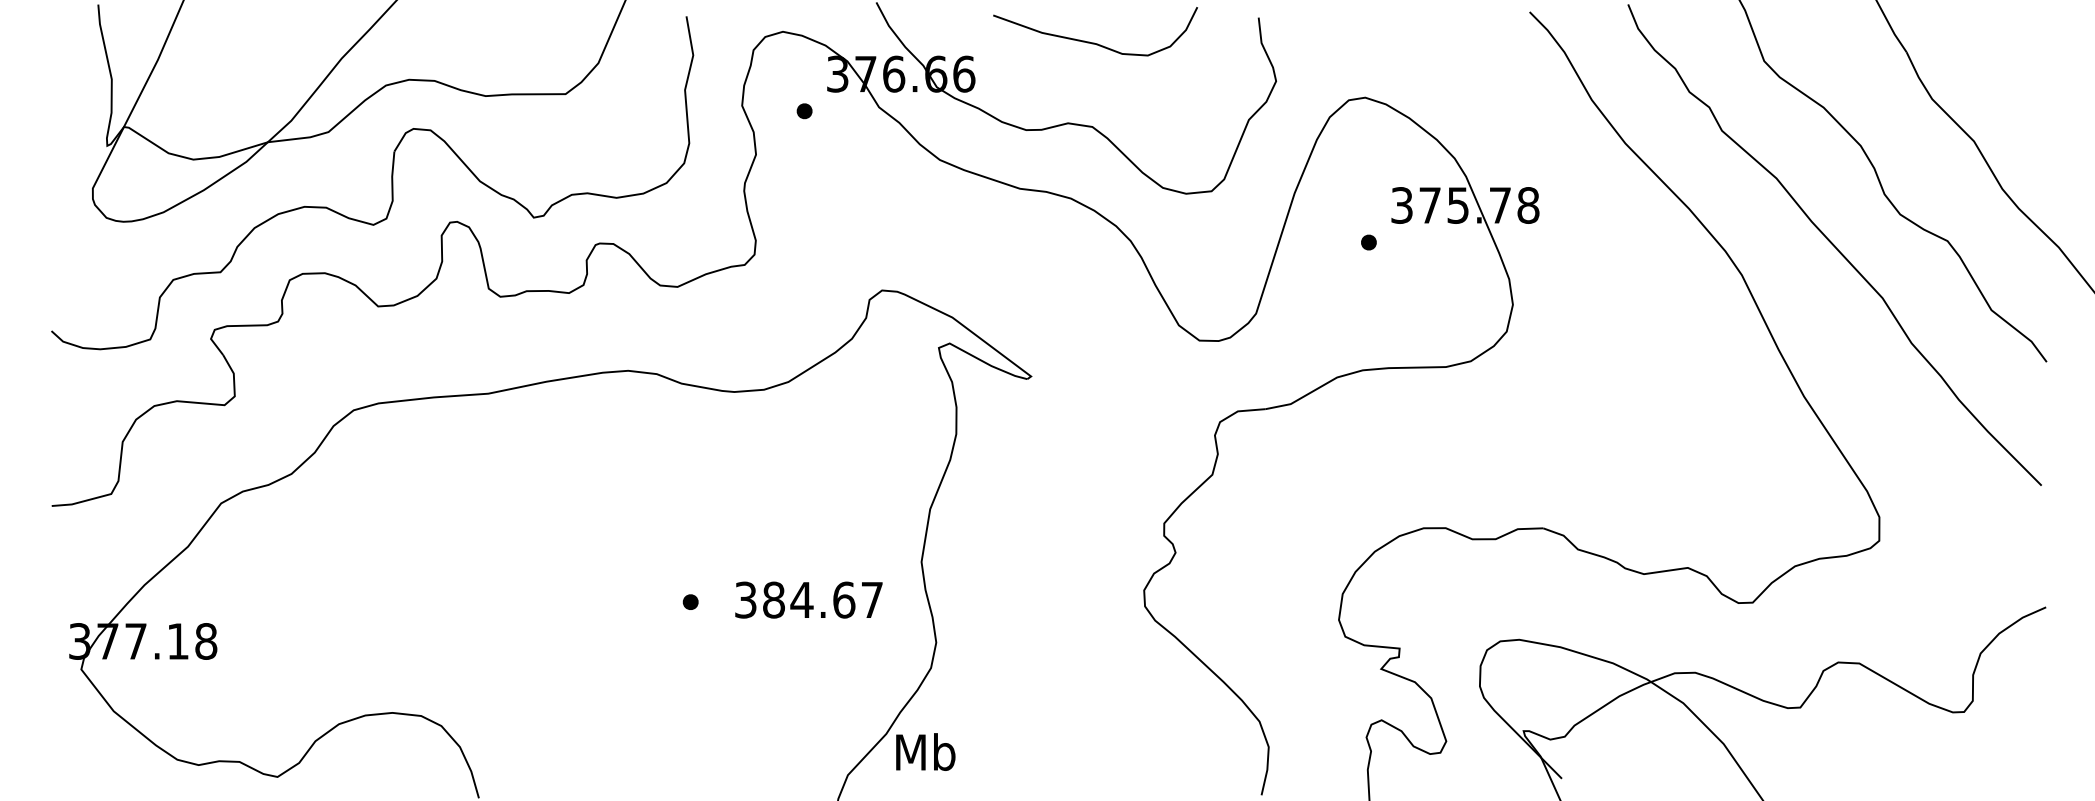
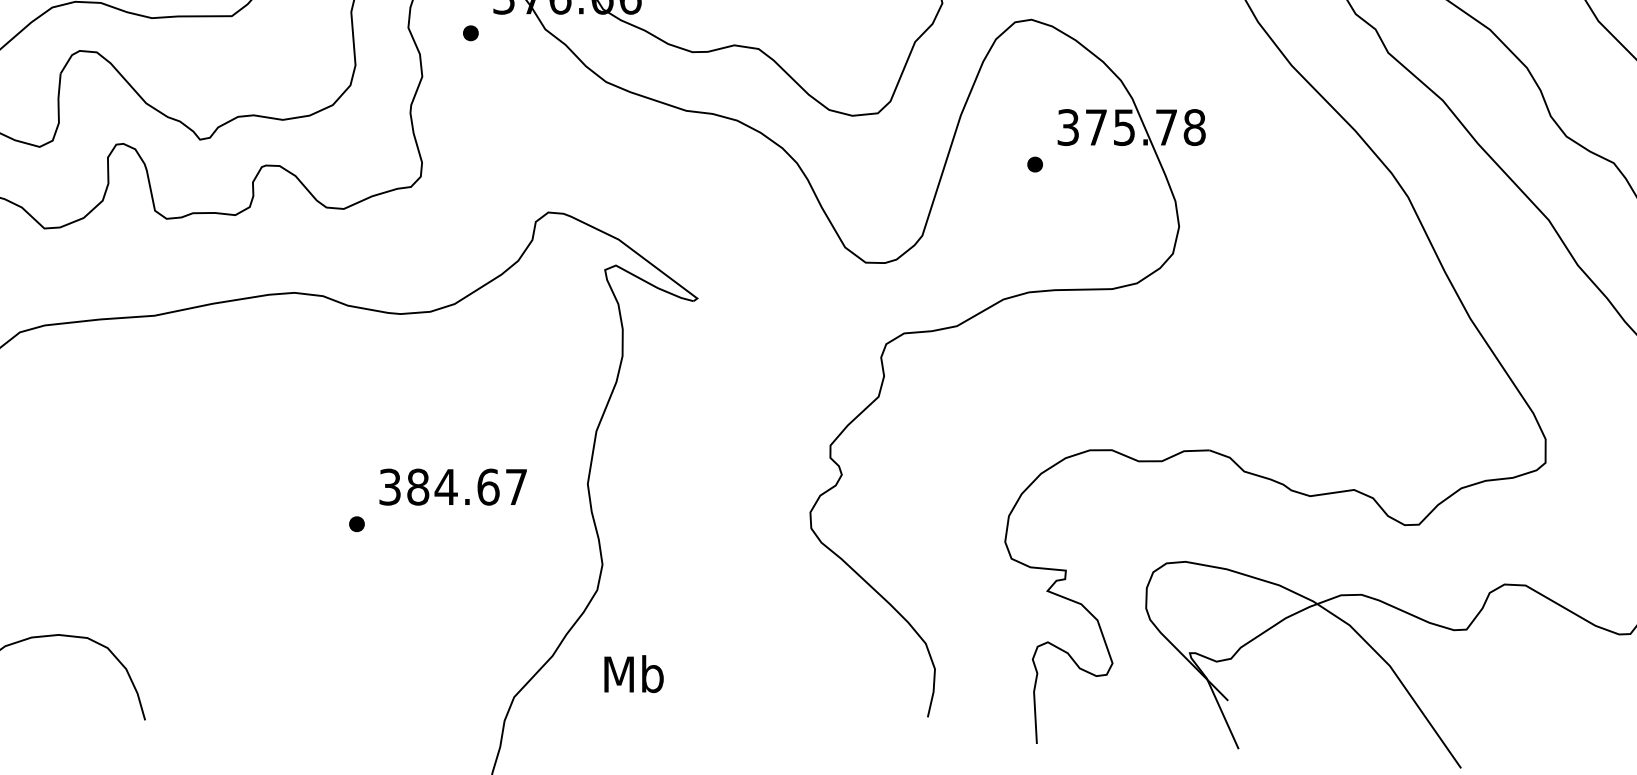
text: (808, 599) -> (452, 486), moved
text: (925, 751) -> (633, 673), moved

